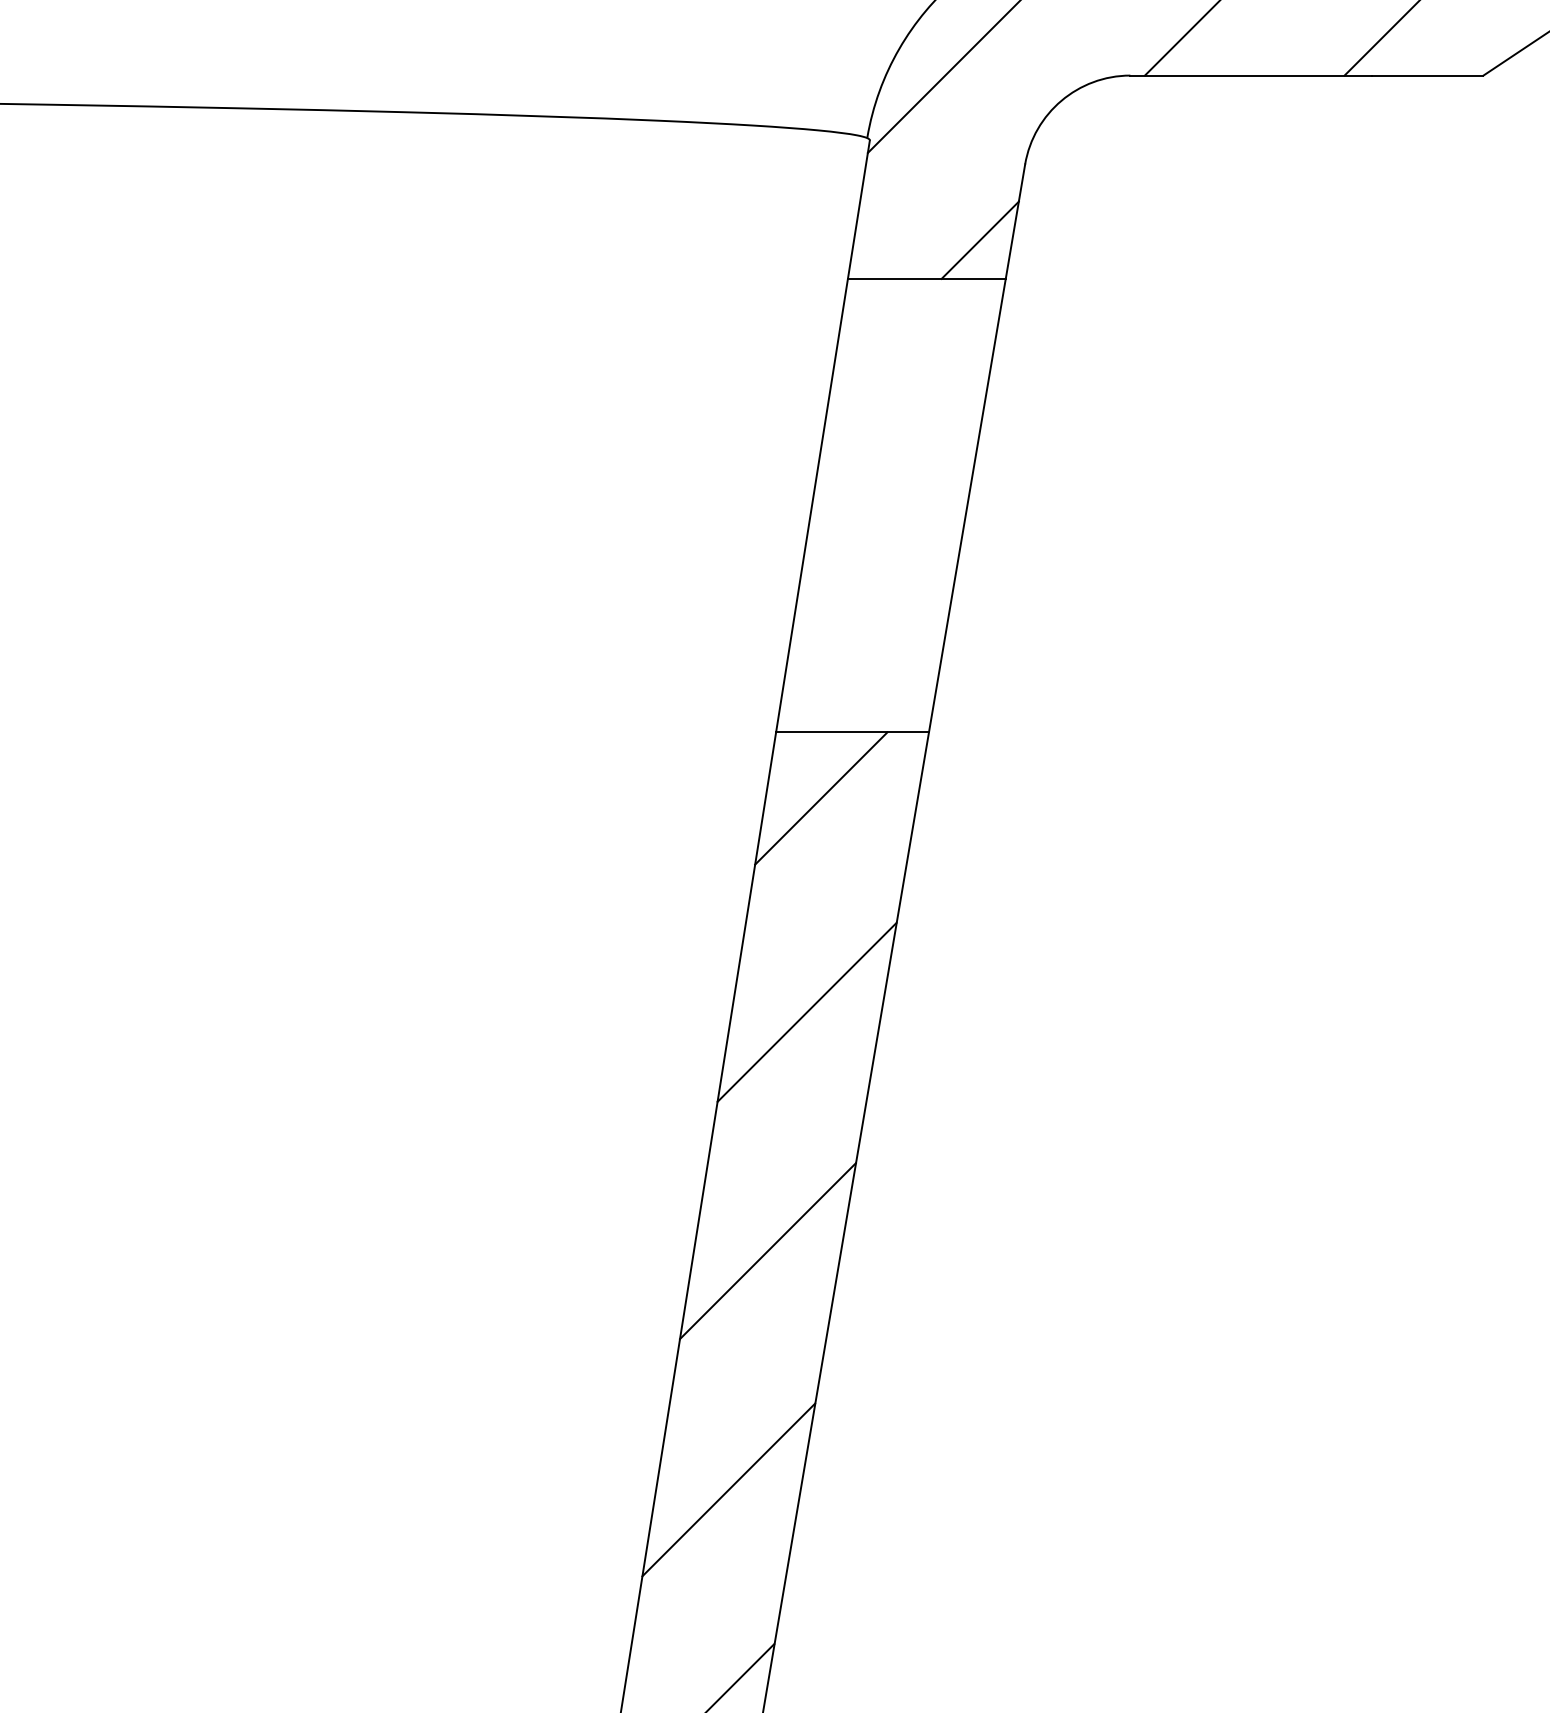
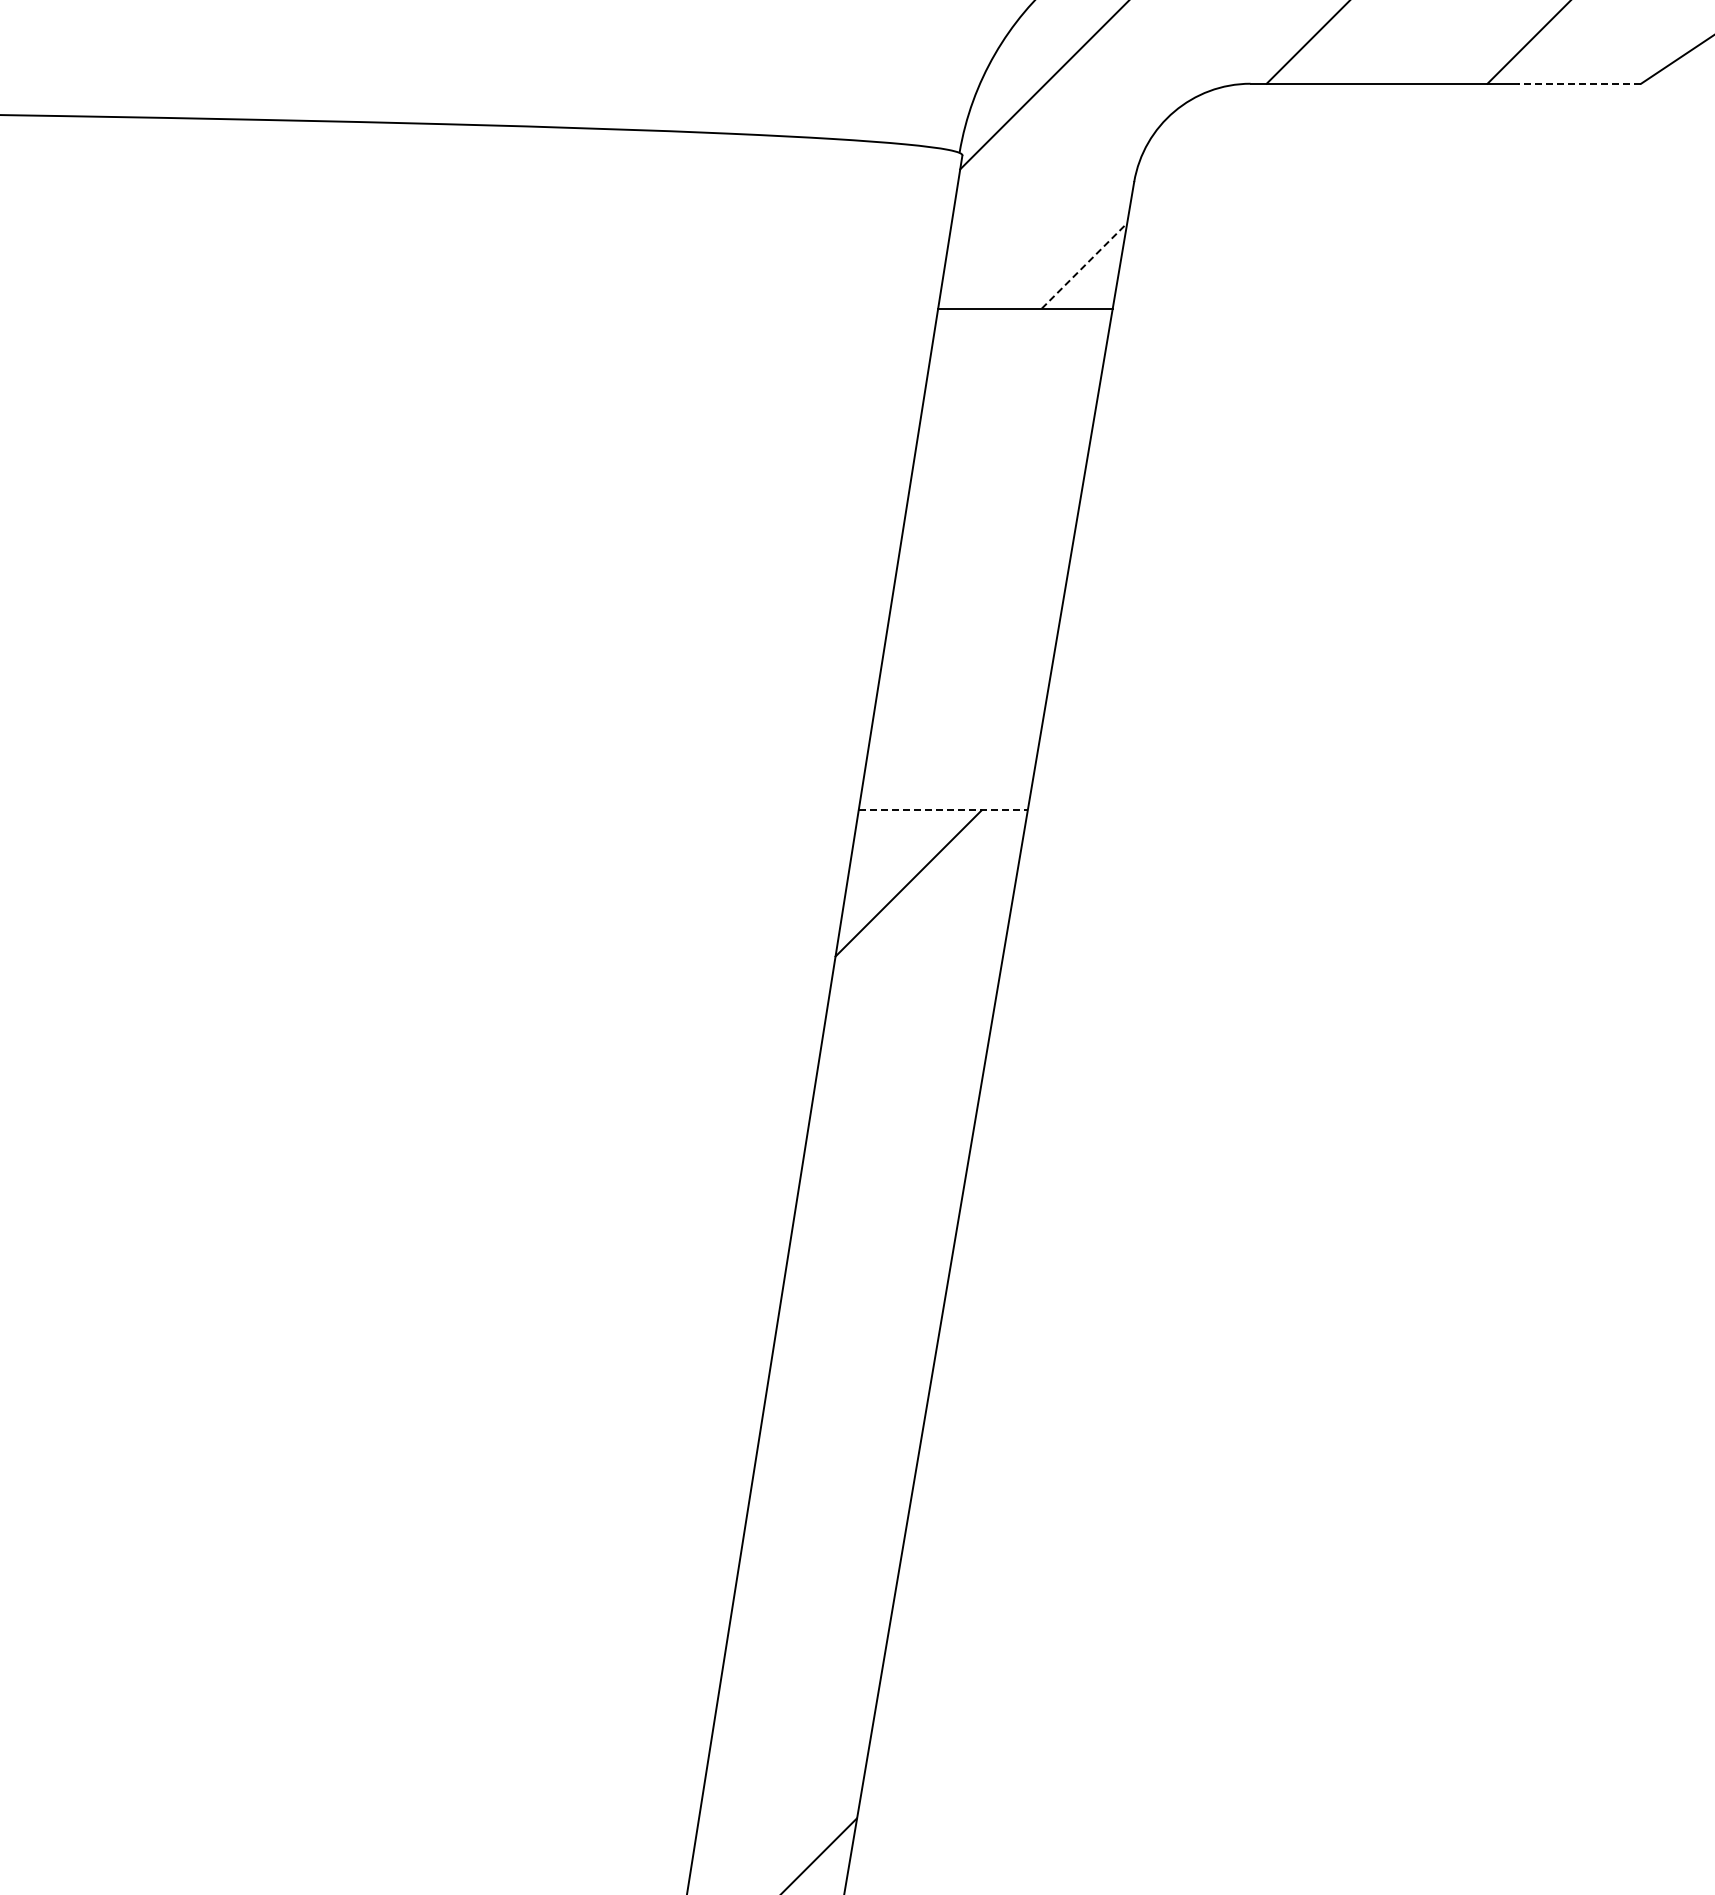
line: (1427, 75) -> (1579, 83), solid -> dashed
line: (980, 239) -> (1084, 265), solid -> dashed
line: (852, 732) -> (943, 810), solid -> dashed
line: (806, 1012) -> (892, 1119), removed
line: (767, 1250) -> (849, 1383), removed
line: (727, 1489) -> (805, 1647), removed

